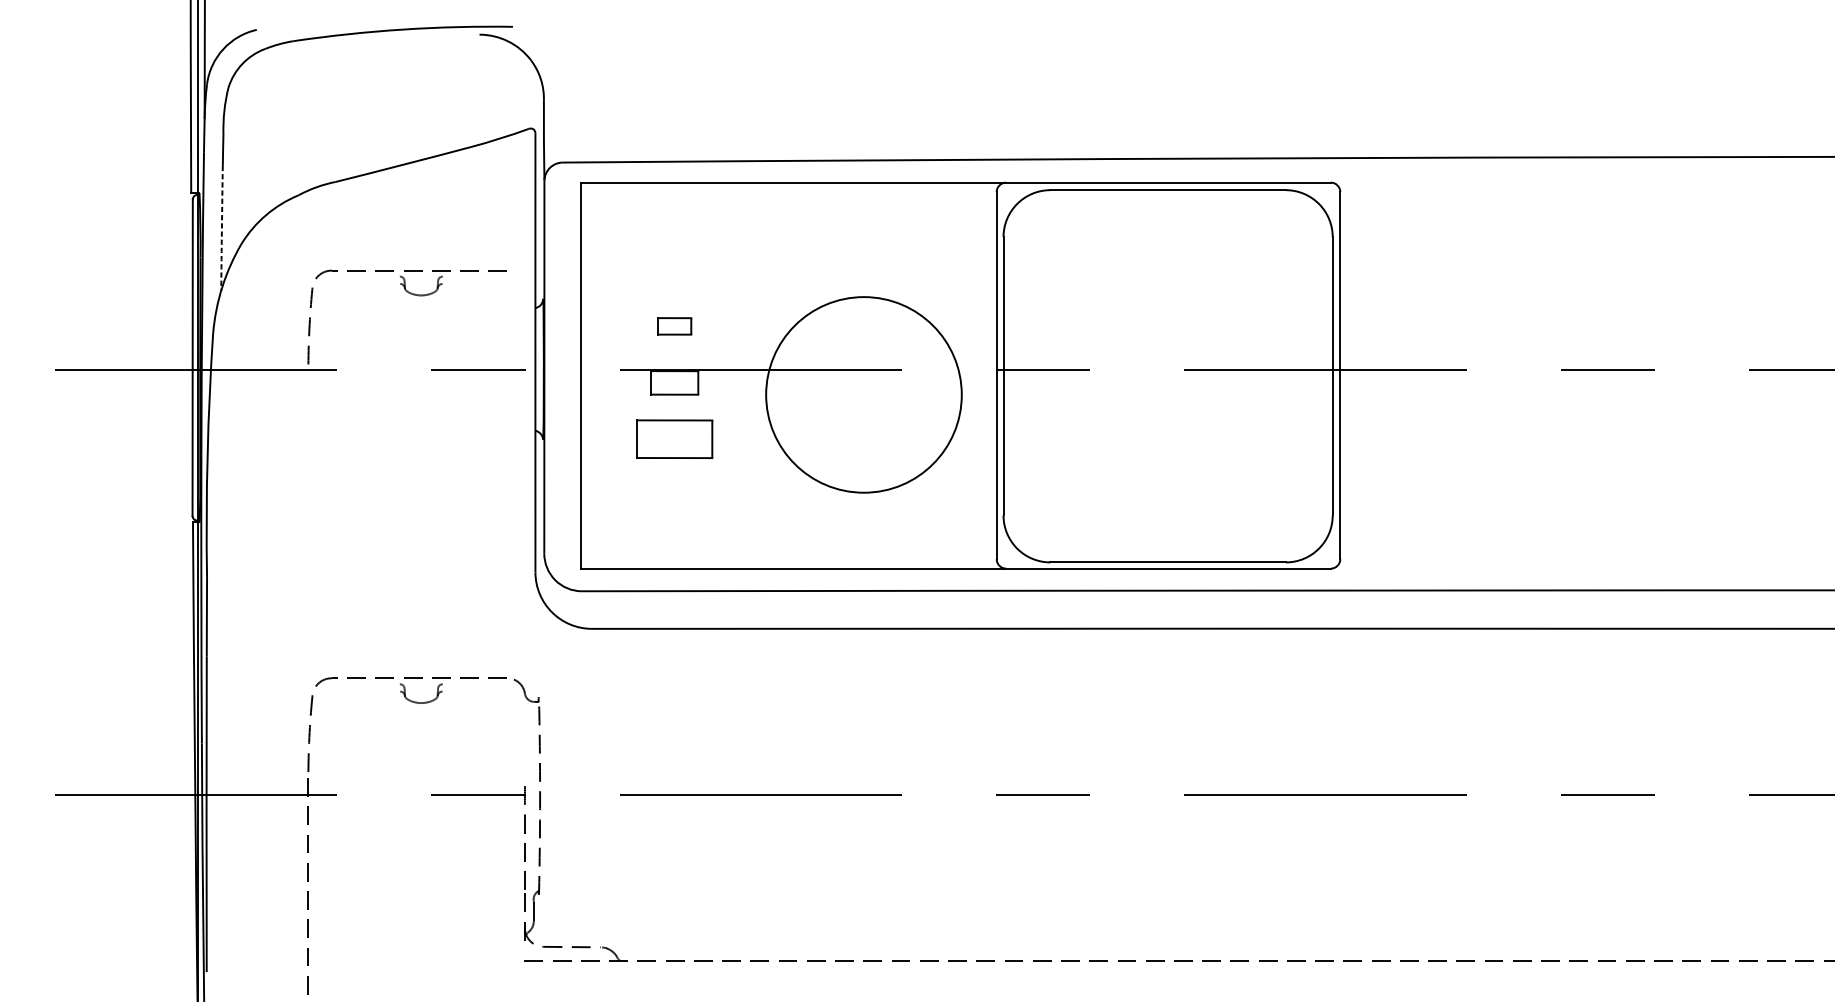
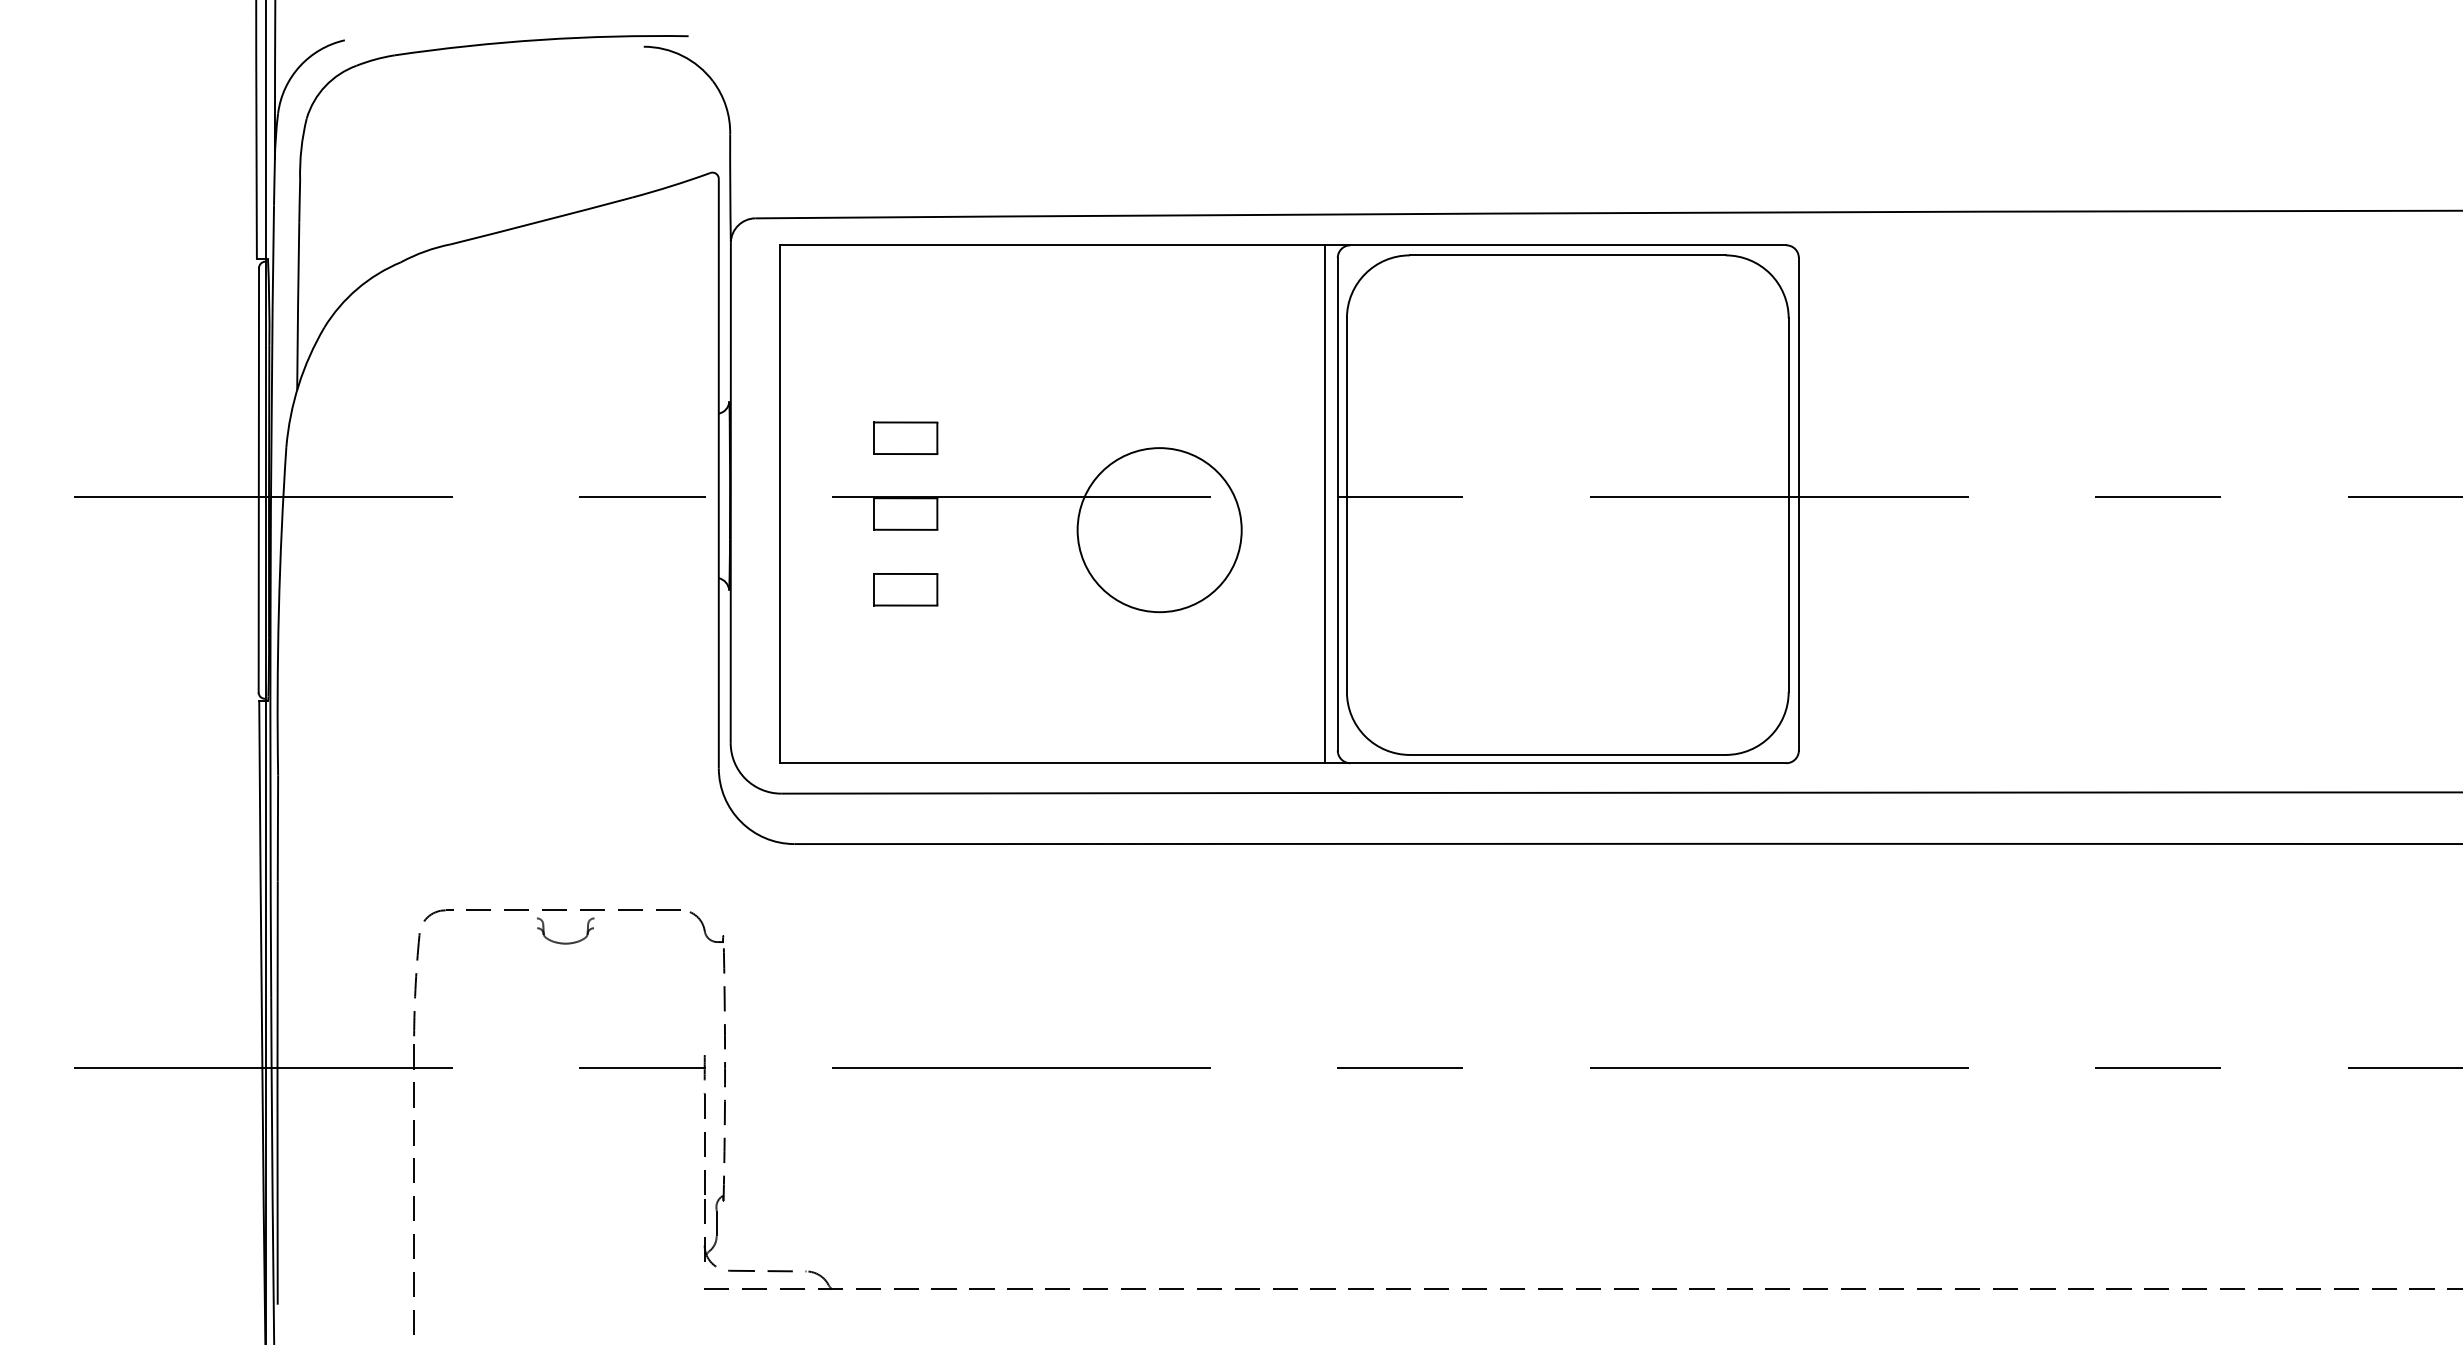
arc: (222, 228) -> (298, 306), dashed -> solid
part: (413, 295) -> (555, 396), removed
part: (674, 325) -> (905, 437), size x1.43
line: (987, 375) -> (1325, 504), added
circle: (863, 395) -> (1159, 530), size x0.62
part: (674, 439) -> (905, 589), size x0.62

